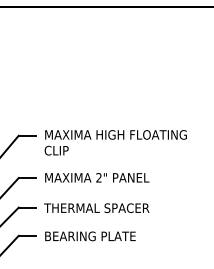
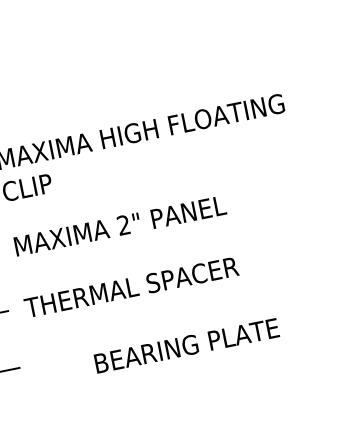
text: (90, 236) -> (187, 346), moved

